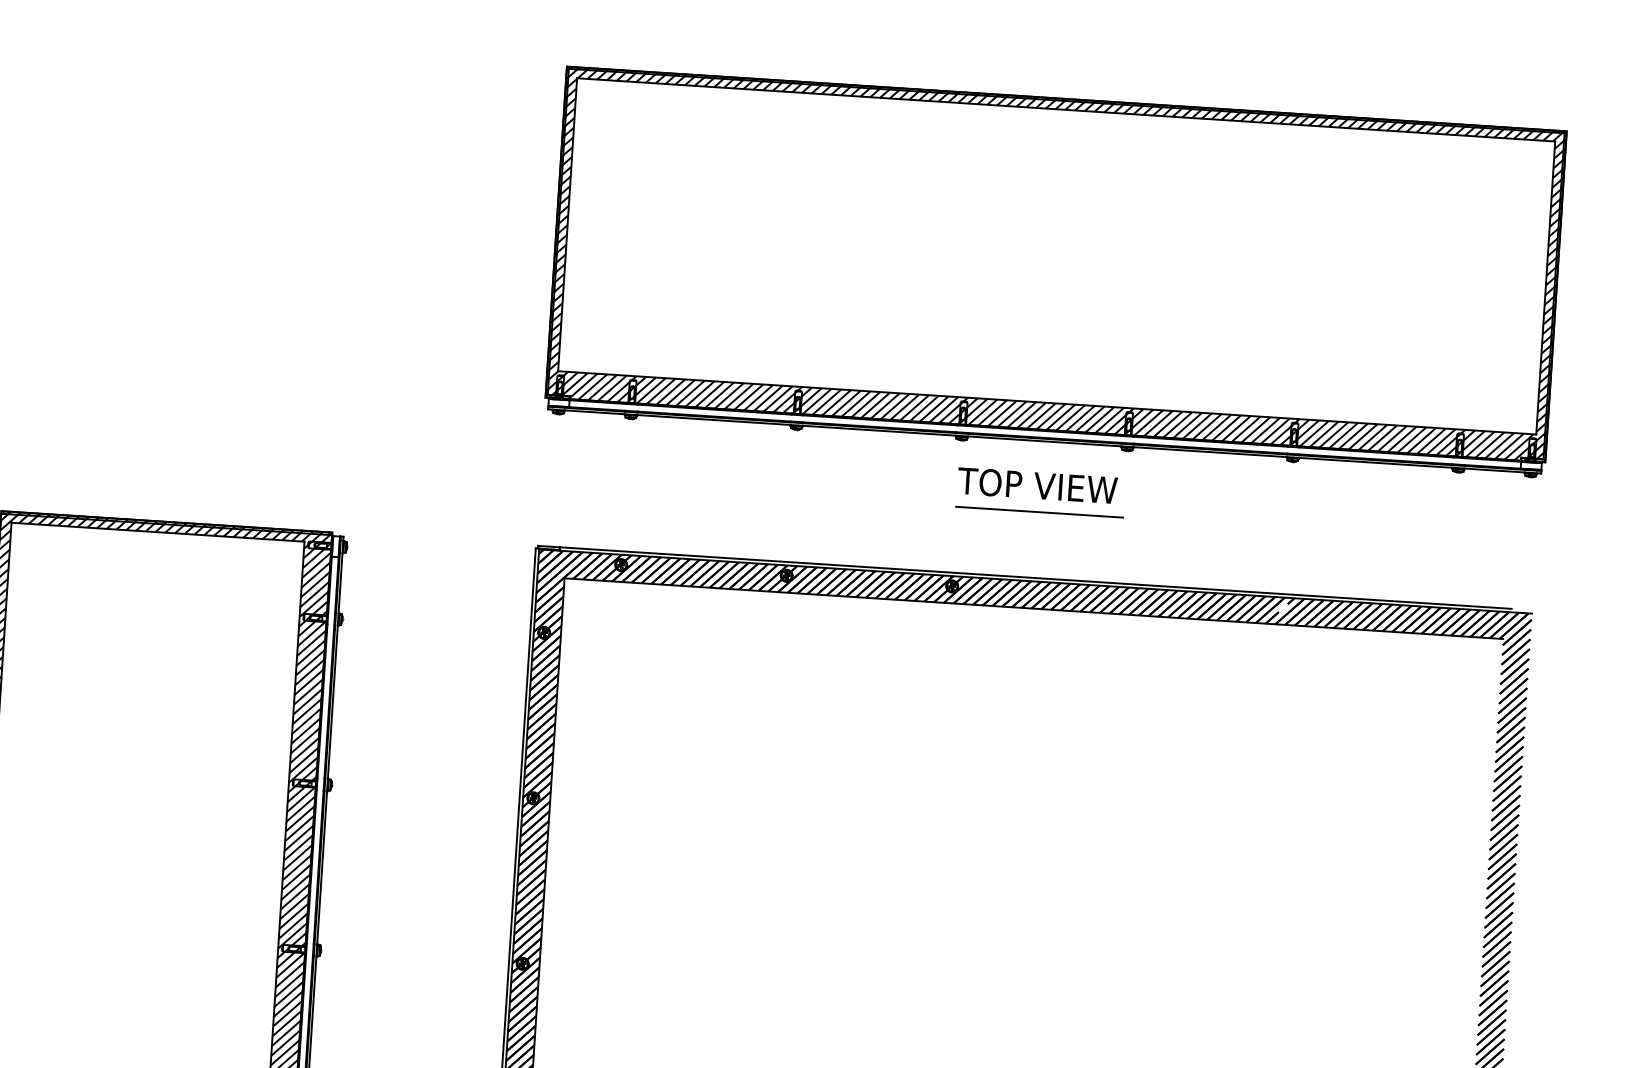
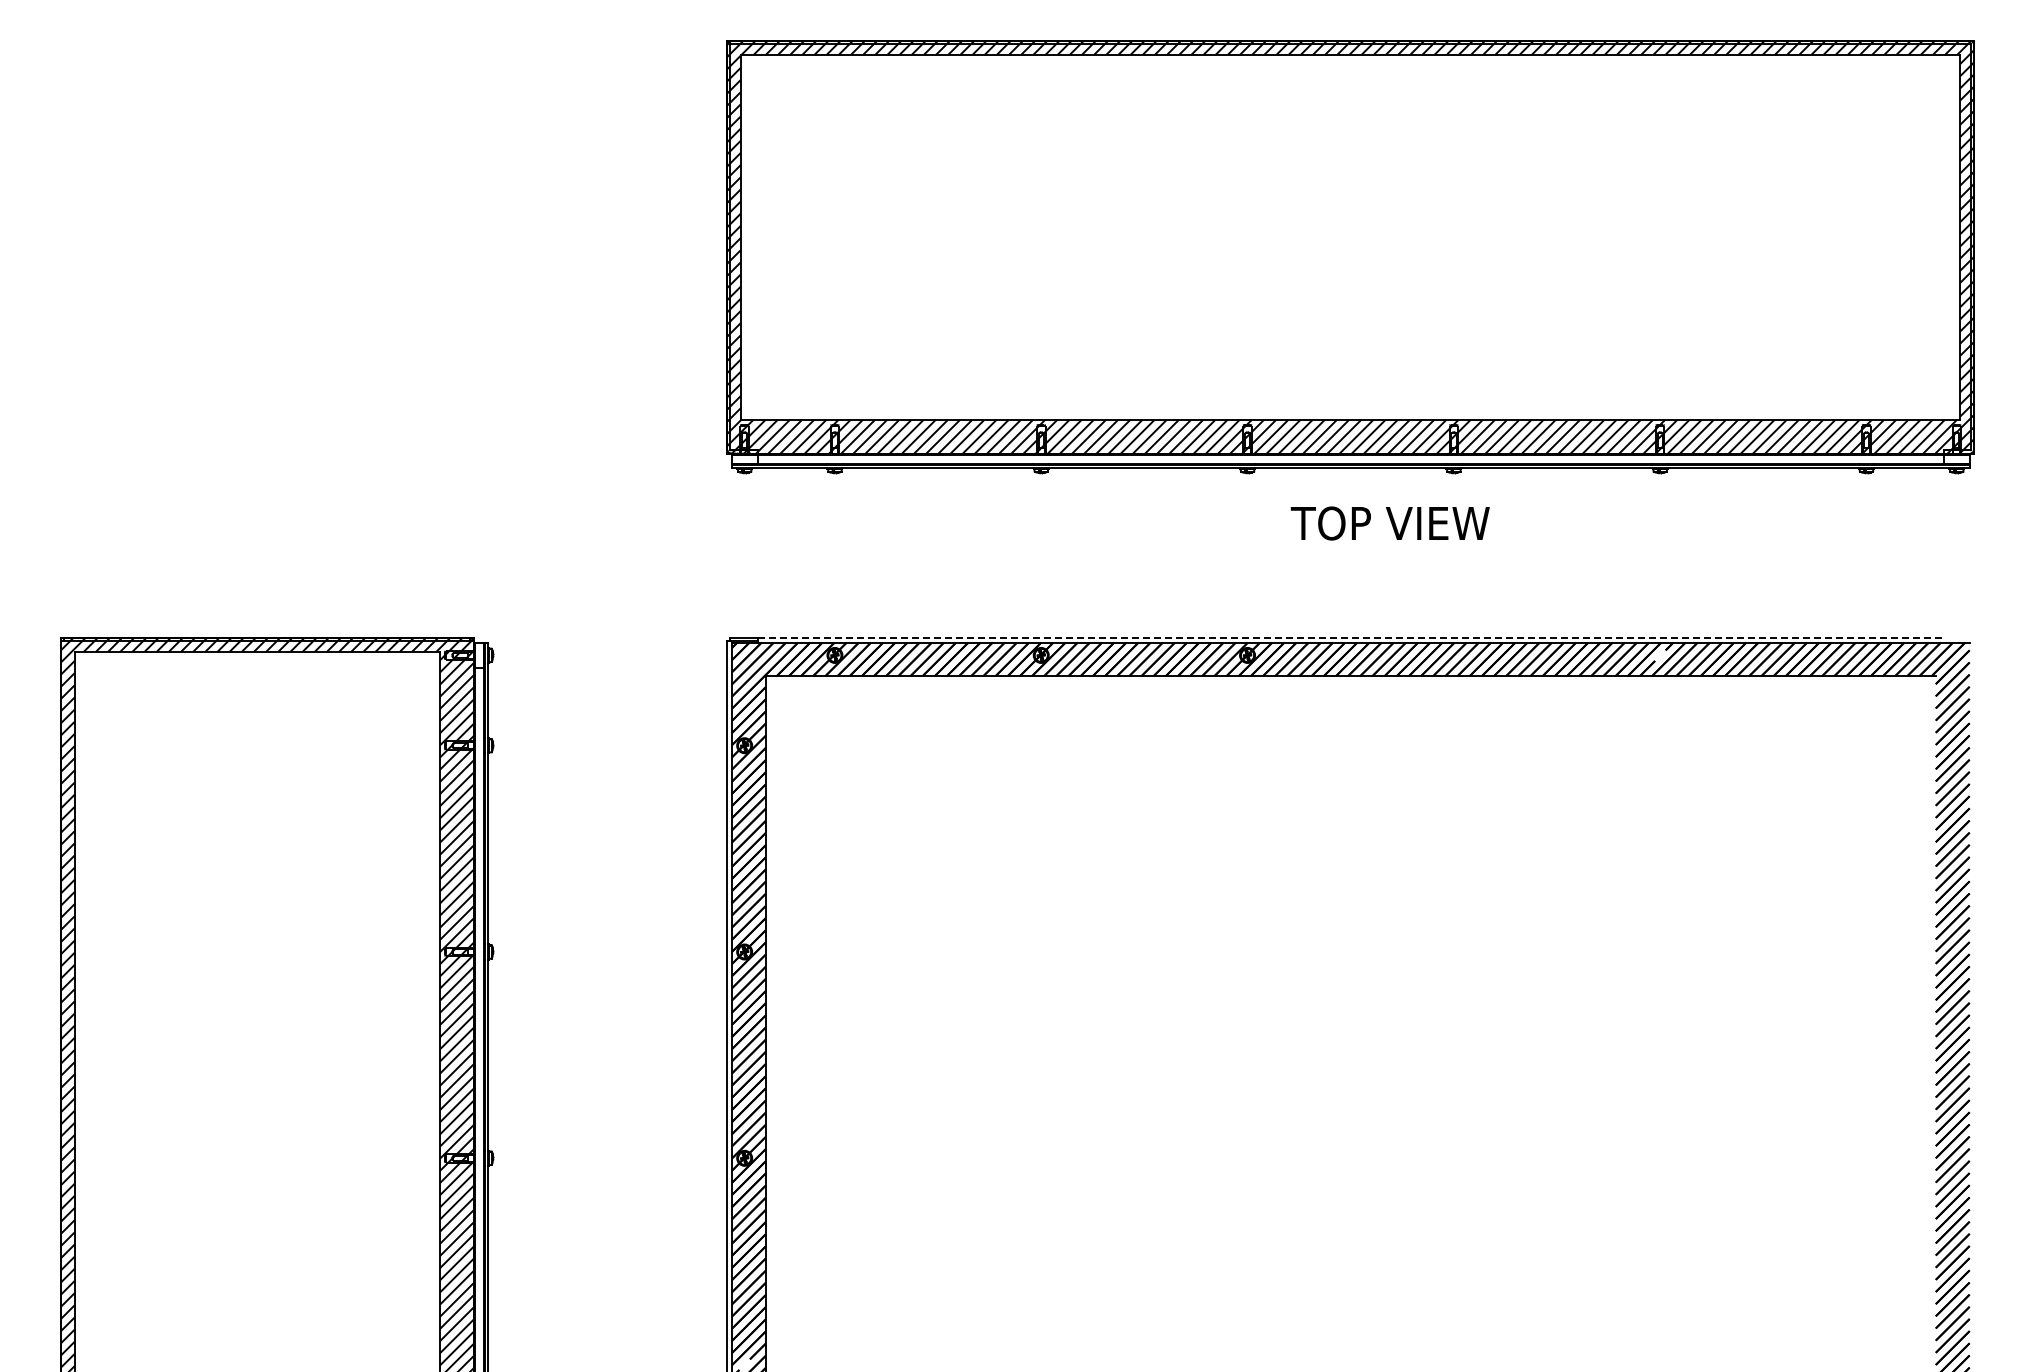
text: (1036, 485) -> (1389, 523), moved
line: (1039, 512) -> (1349, 556), removed
line: (1036, 578) -> (1351, 638), solid -> dashed

